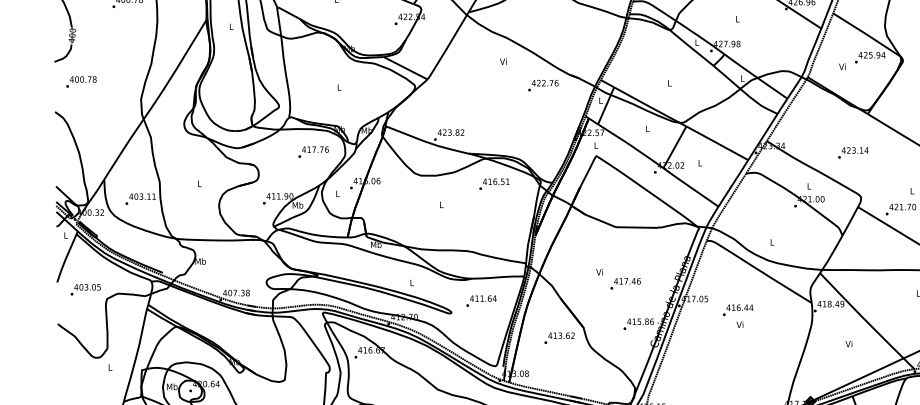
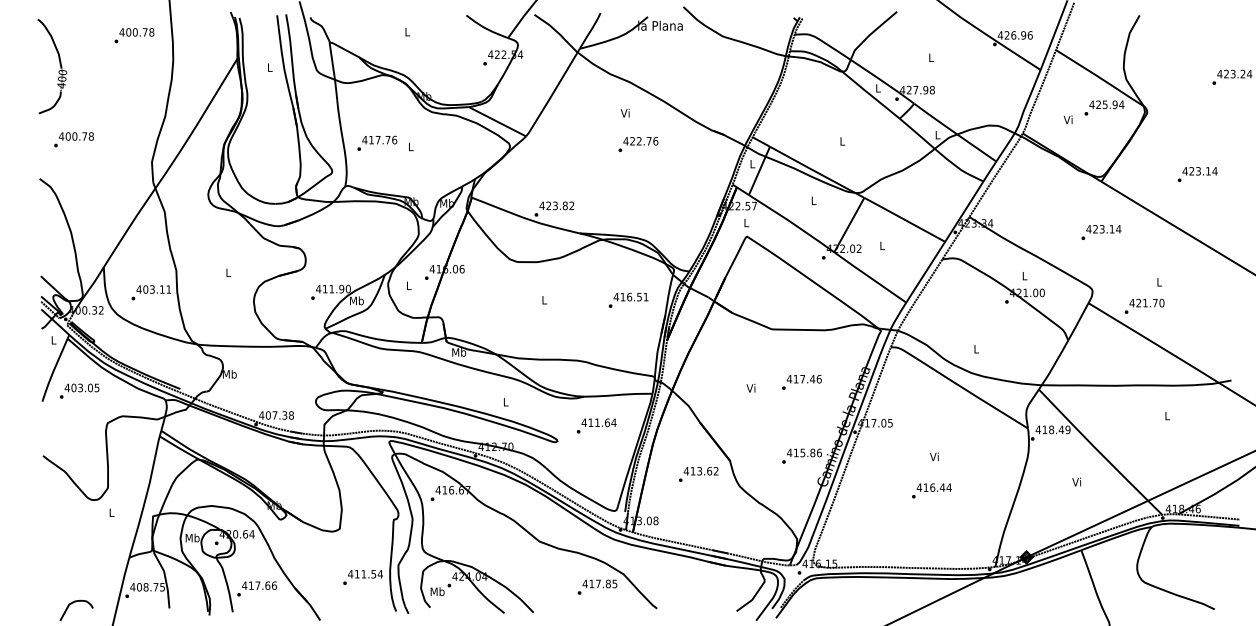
text: (543, 85) -> (638, 144), moved
text: (313, 151) -> (377, 142), moved
text: (853, 153) -> (1101, 232), moved
text: (494, 183) -> (628, 299), moved
text: (625, 283) -> (801, 382), moved
text: (85, 289) -> (79, 390), moved
text: (737, 309) -> (931, 490), moved

